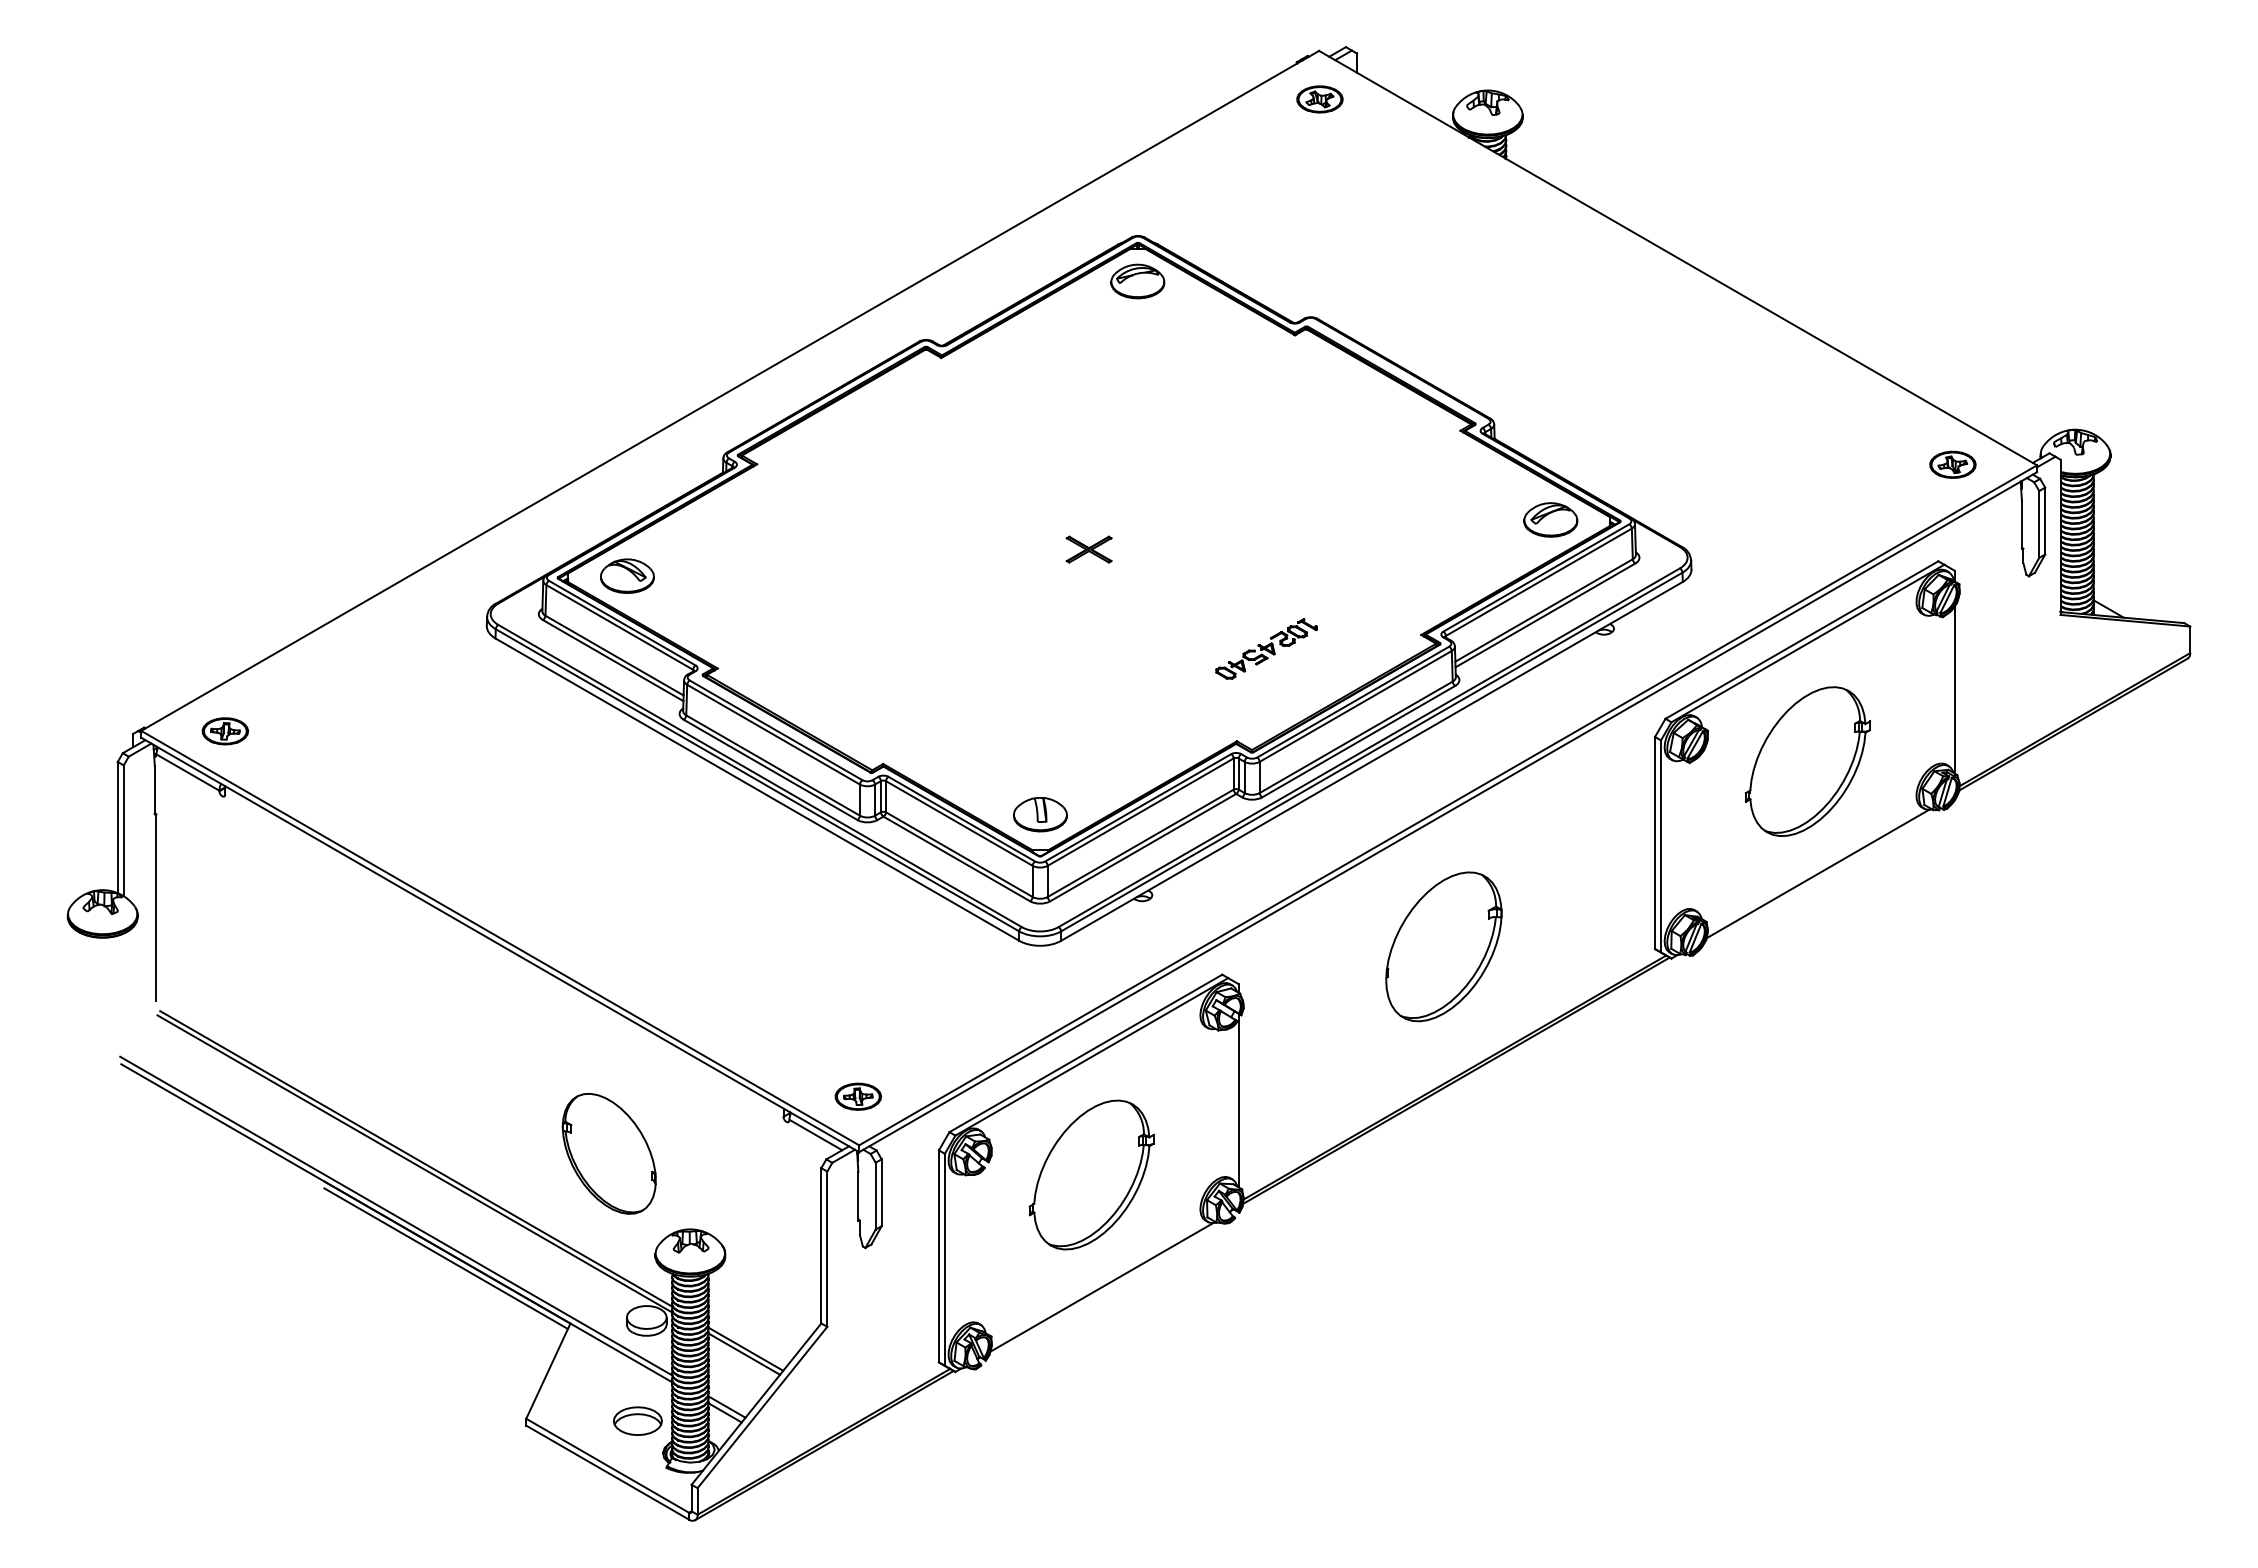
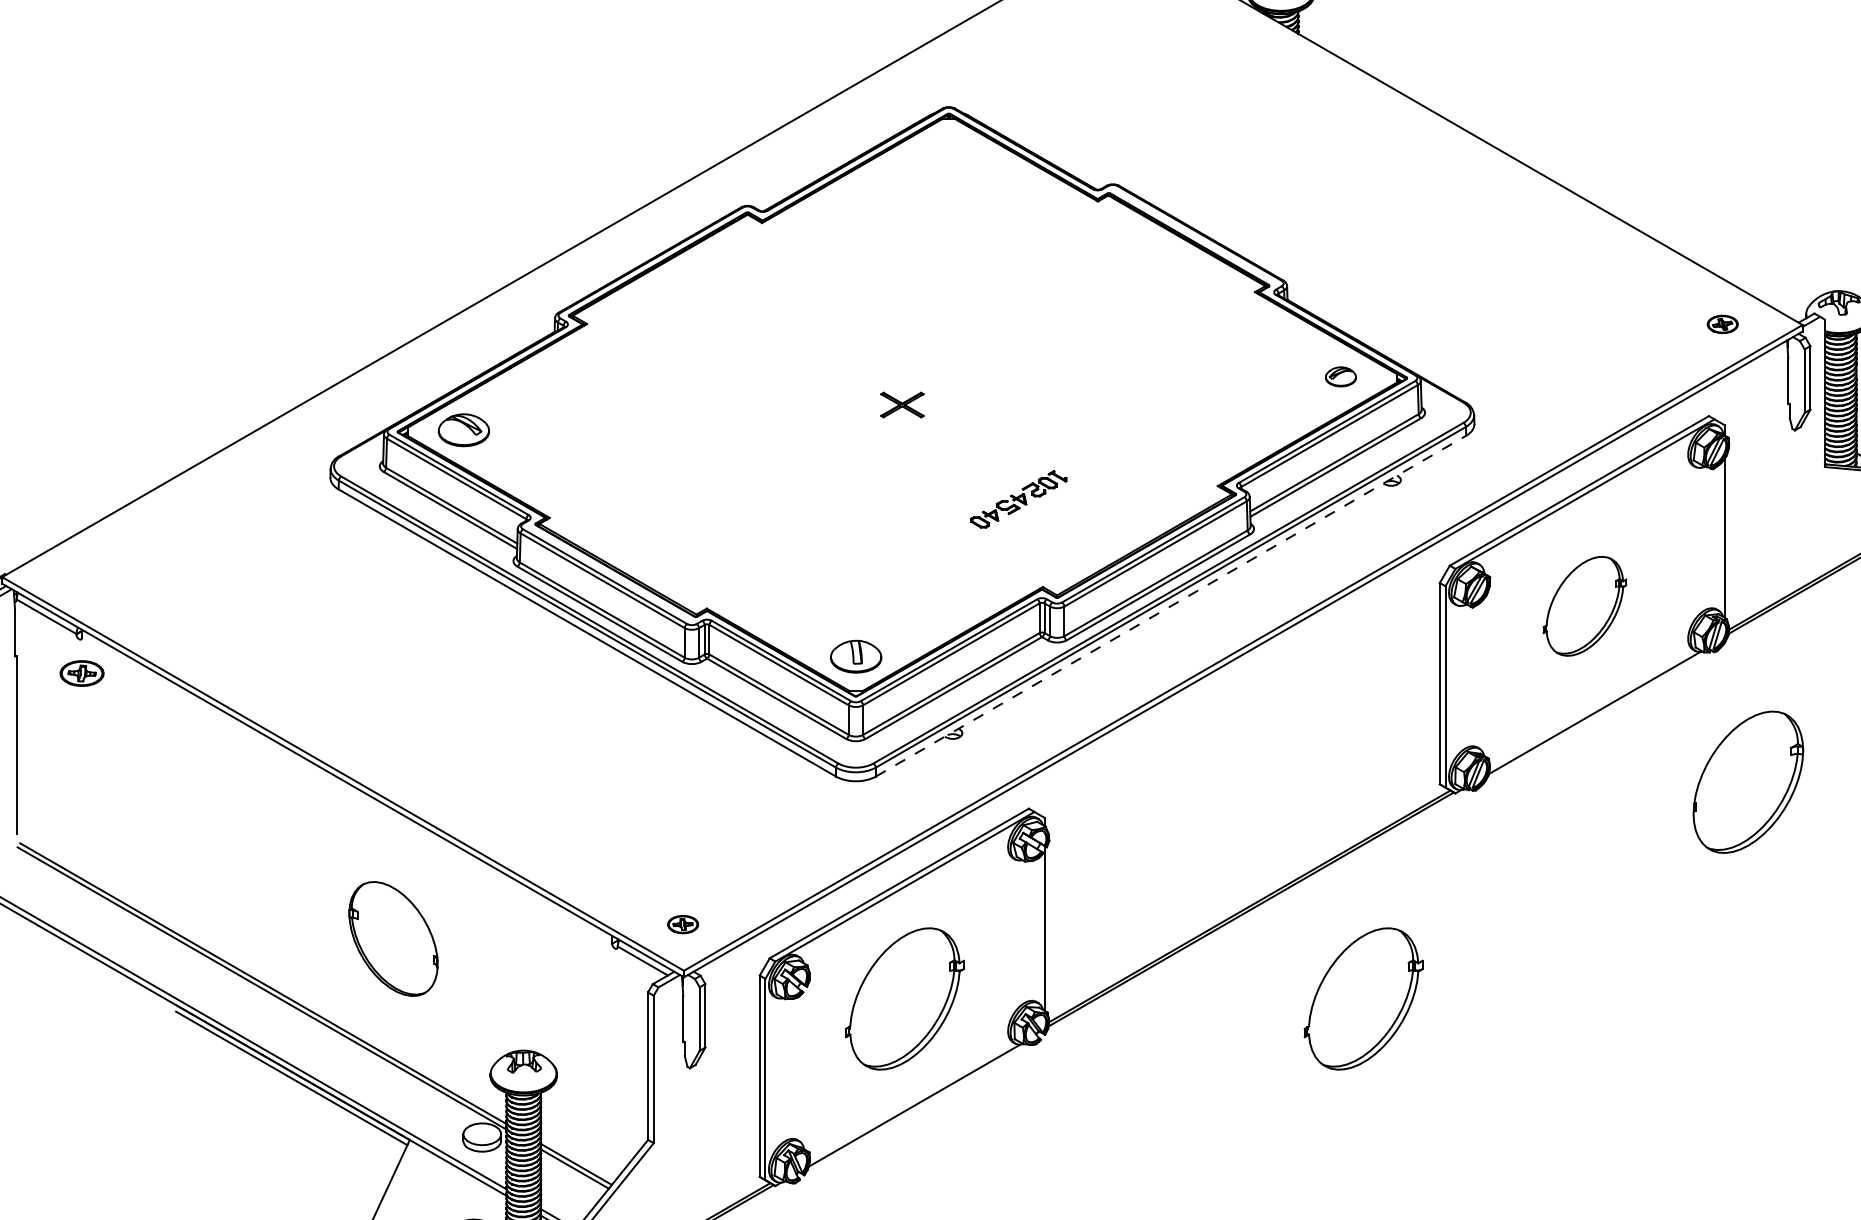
part: (1137, 281) -> (948, 150), removed
part: (1952, 464) -> (1722, 324), size x0.7
part: (1550, 519) -> (1340, 376), size x0.6
part: (1266, 648) -> (1018, 498), moved
part: (224, 731) -> (81, 673), moved
line: (1371, 761) -> (1170, 606), solid -> dashed
part: (1807, 761) -> (1584, 606), size x0.7
part: (1443, 946) -> (1747, 781), moved
part: (857, 1096) -> (682, 924), size x0.7
part: (608, 1153) -> (392, 938), moved
part: (1574, 1174) -> (1363, 998), added

